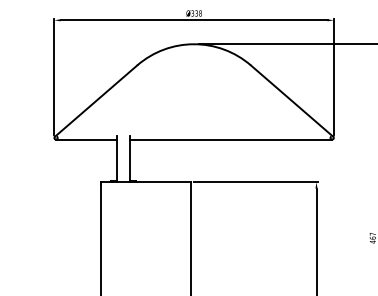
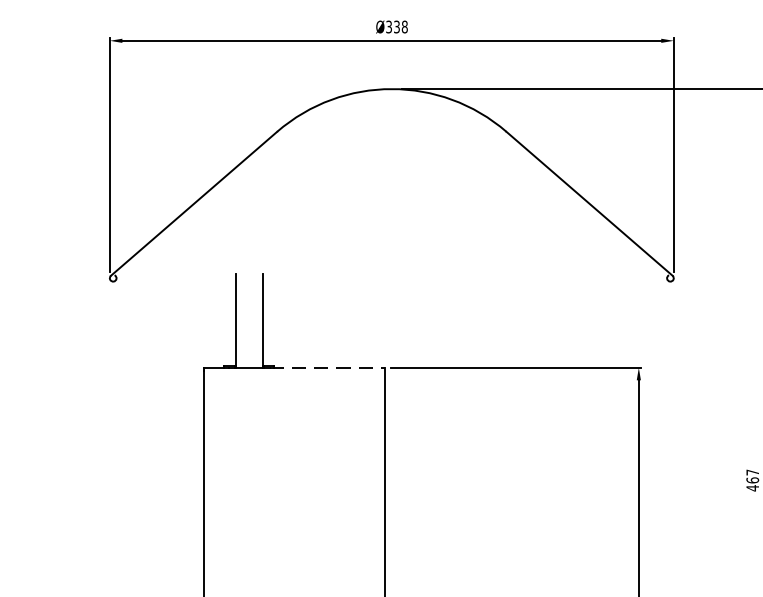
line: (86, 139) -> (174, 281), removed
line: (231, 139) -> (467, 281), removed
line: (162, 182) -> (328, 368), solid -> dashed

